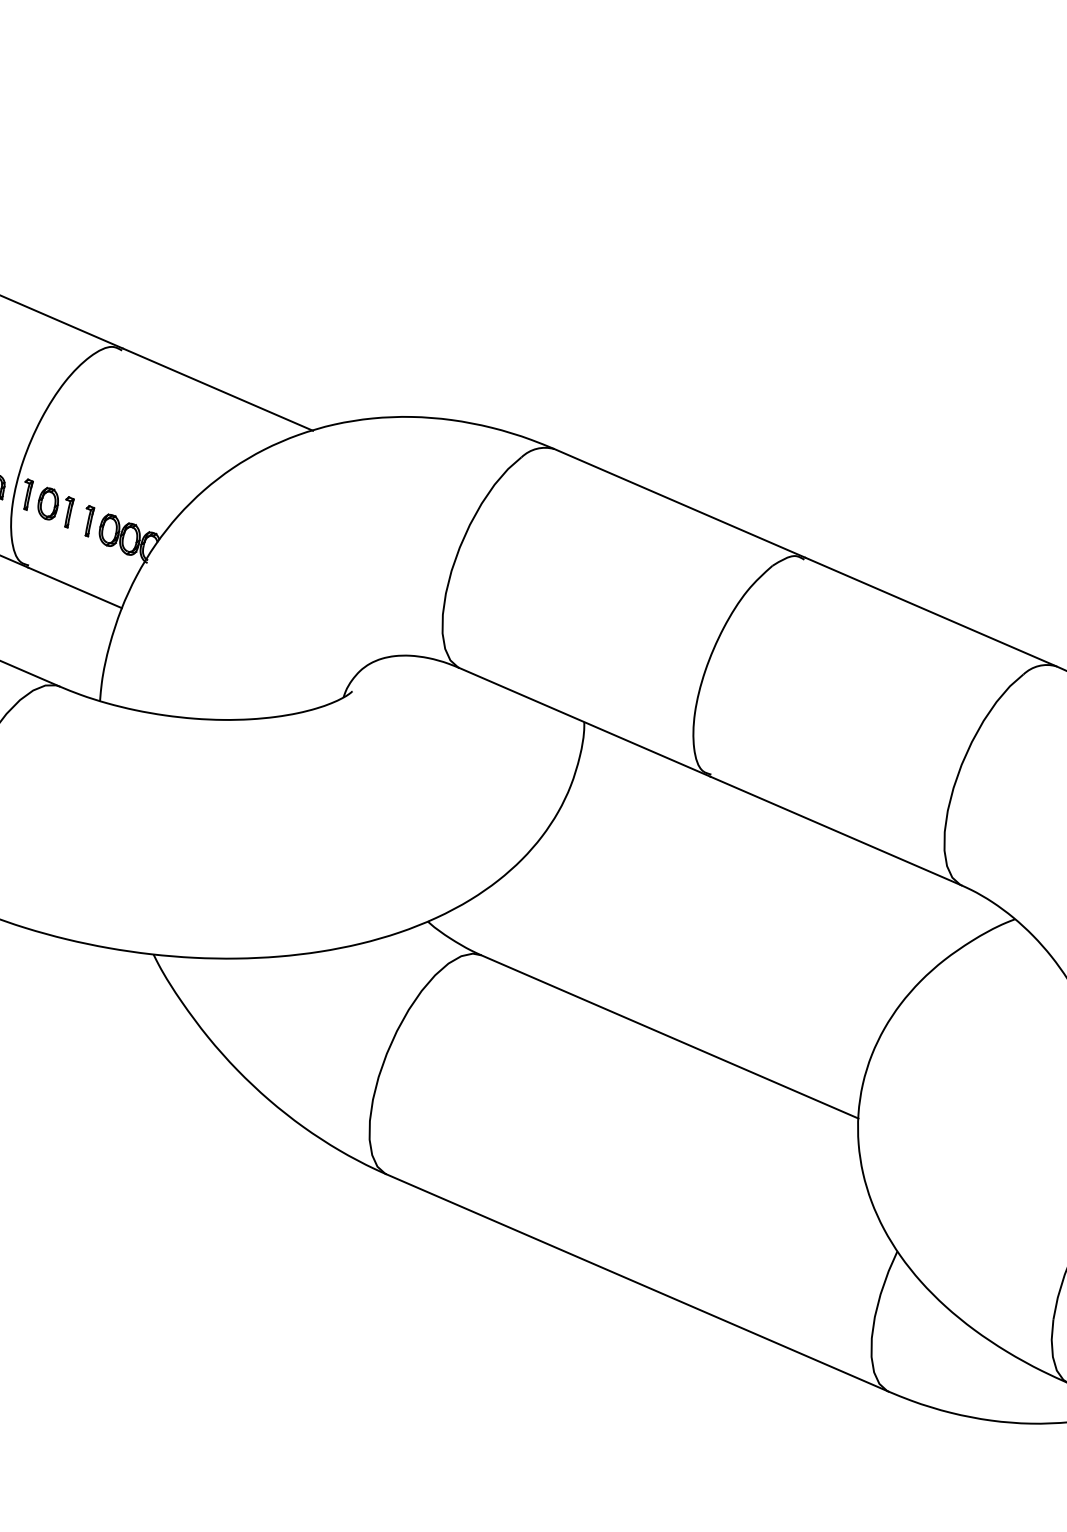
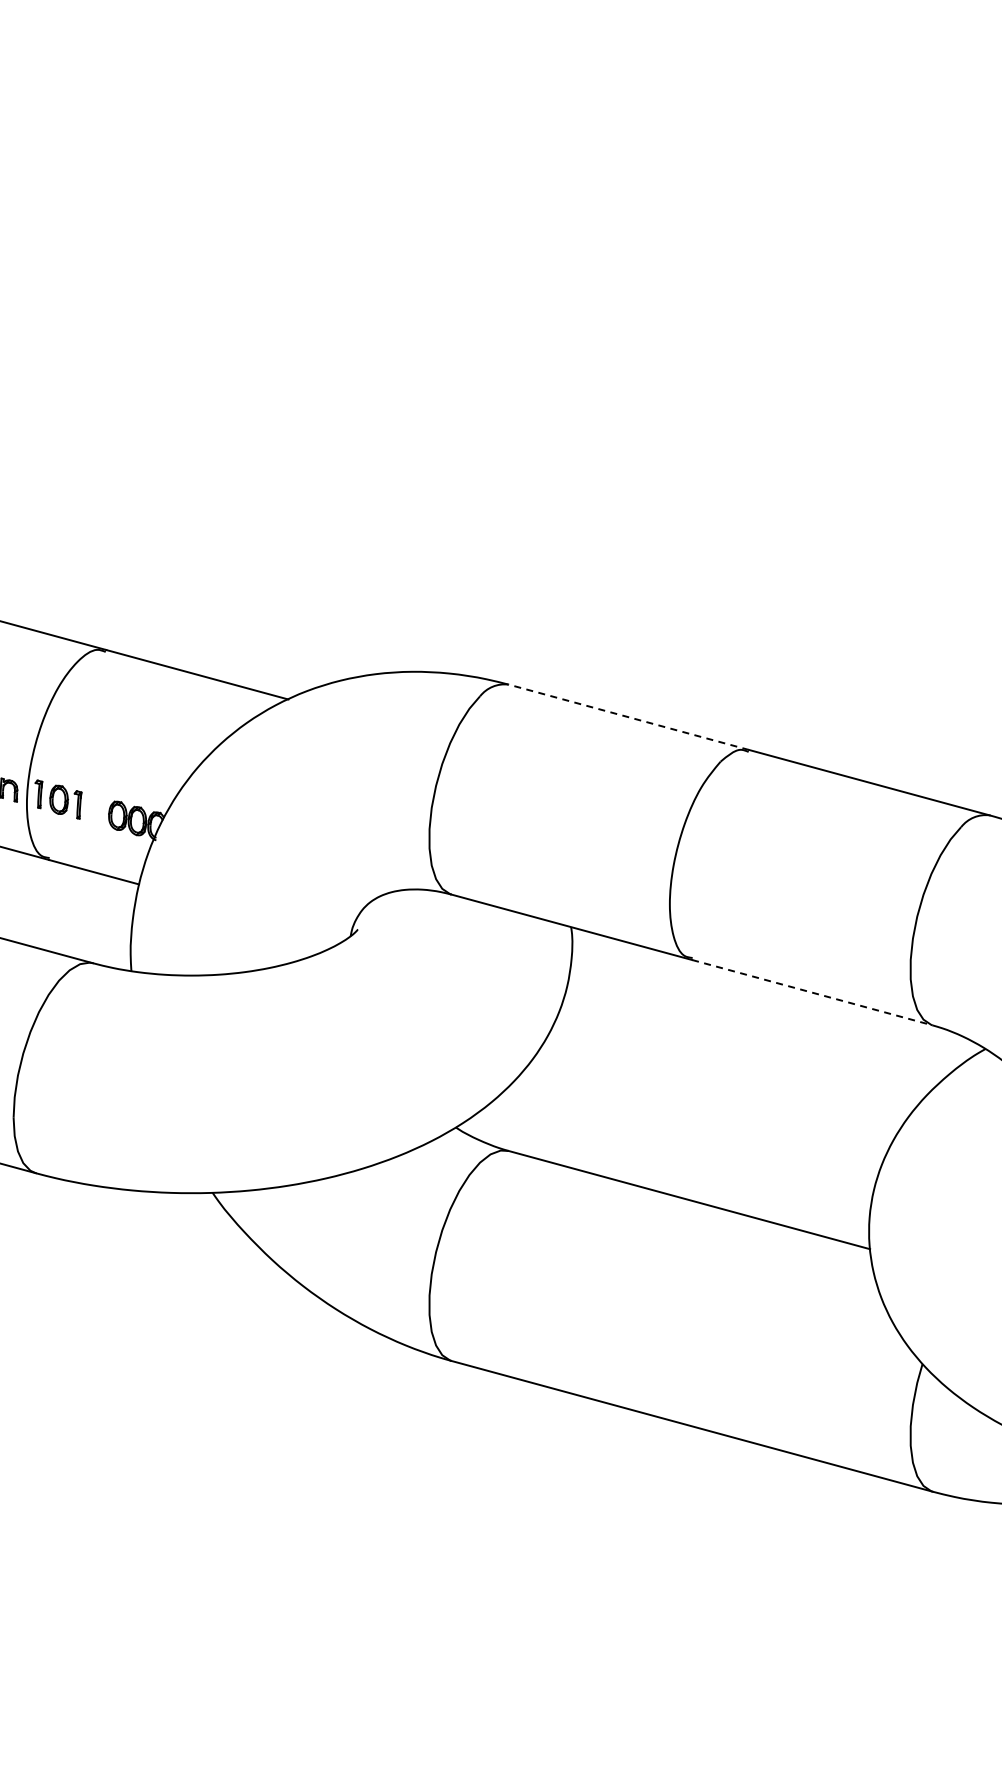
line: (679, 503) -> (628, 717), solid -> dashed
part: (88, 521) -> (97, 810), removed
line: (836, 830) -> (812, 992), solid -> dashed

